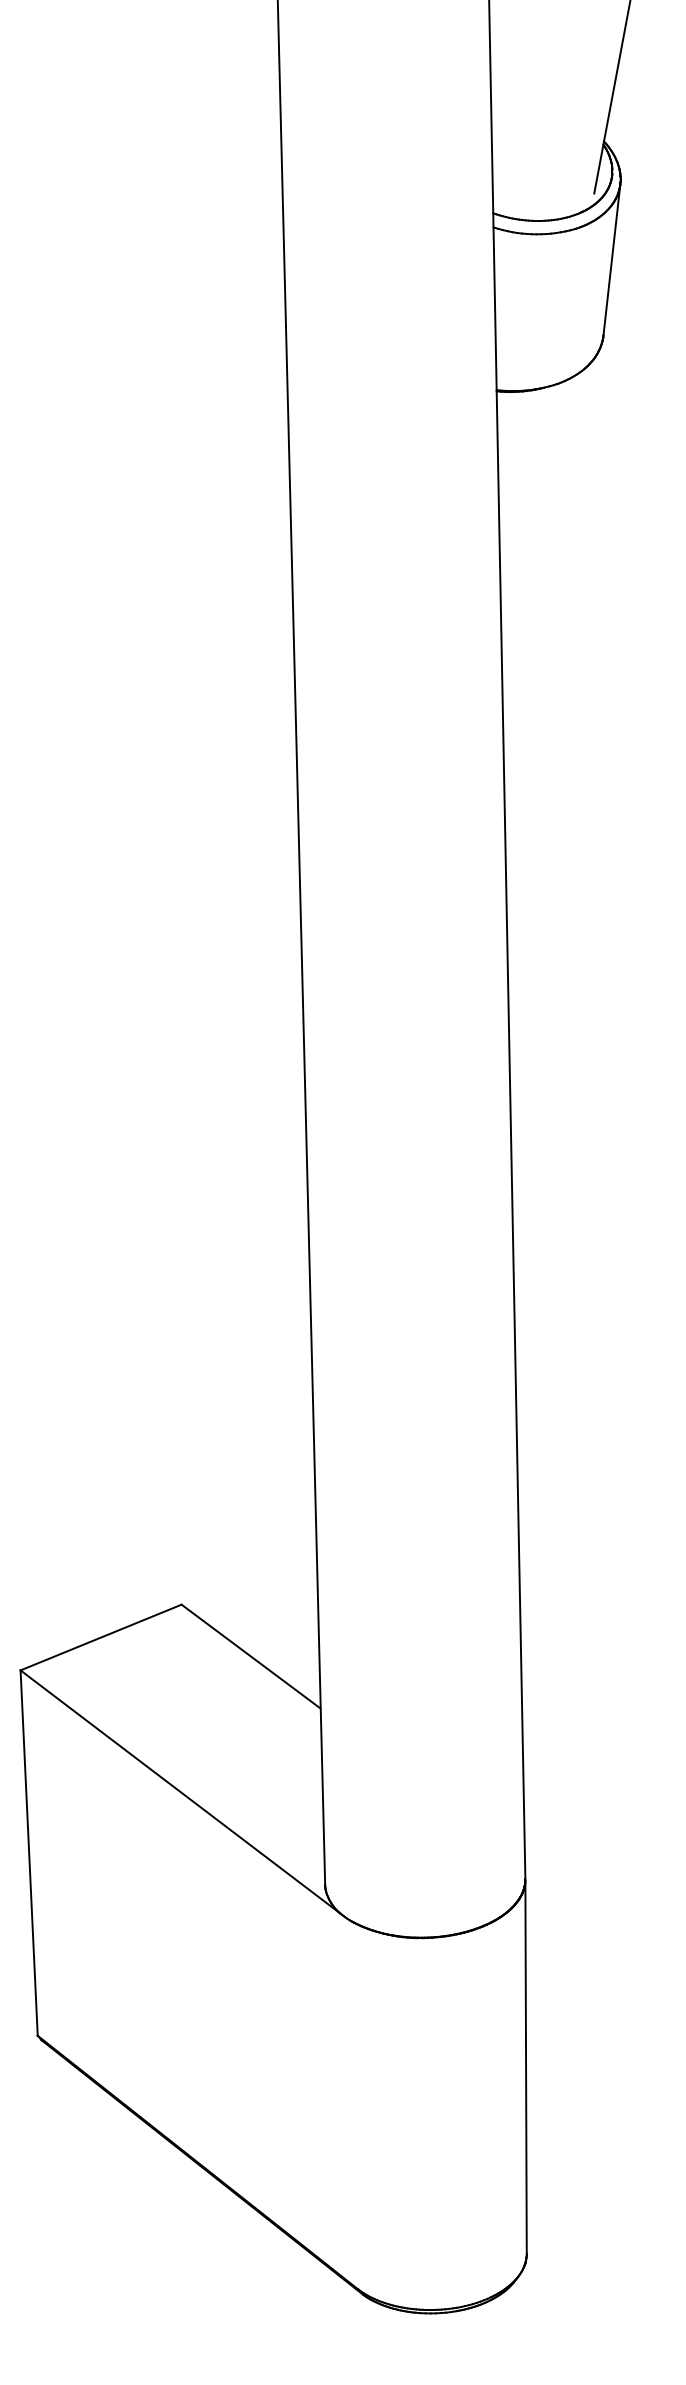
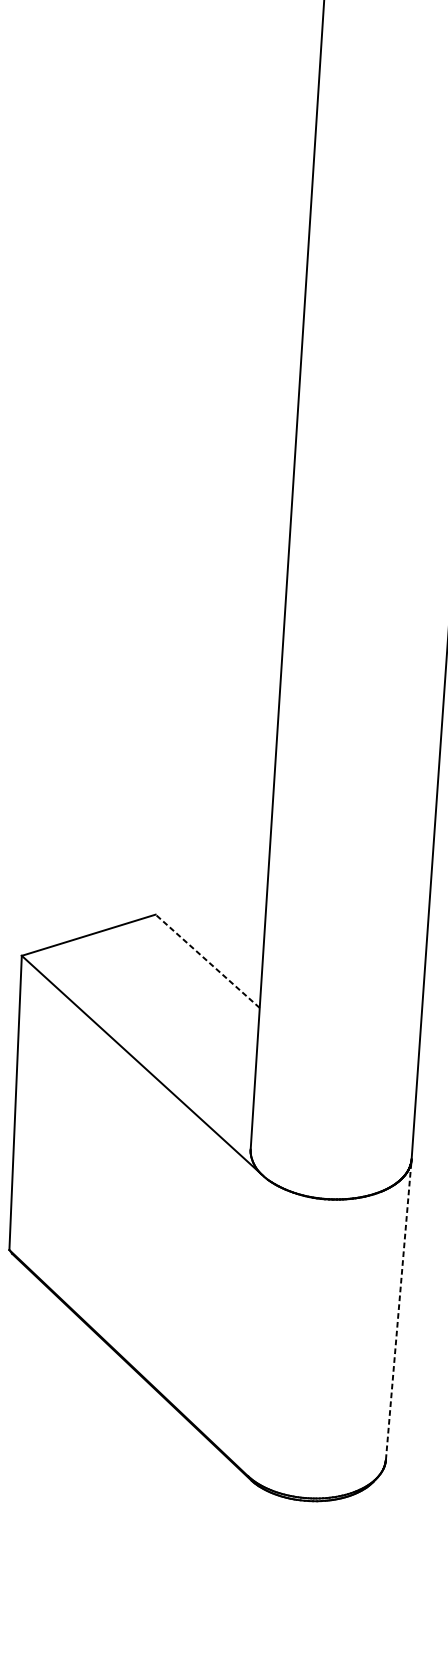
line: (251, 1656) -> (207, 961), solid -> dashed
line: (526, 2067) -> (399, 1310), solid -> dashed

